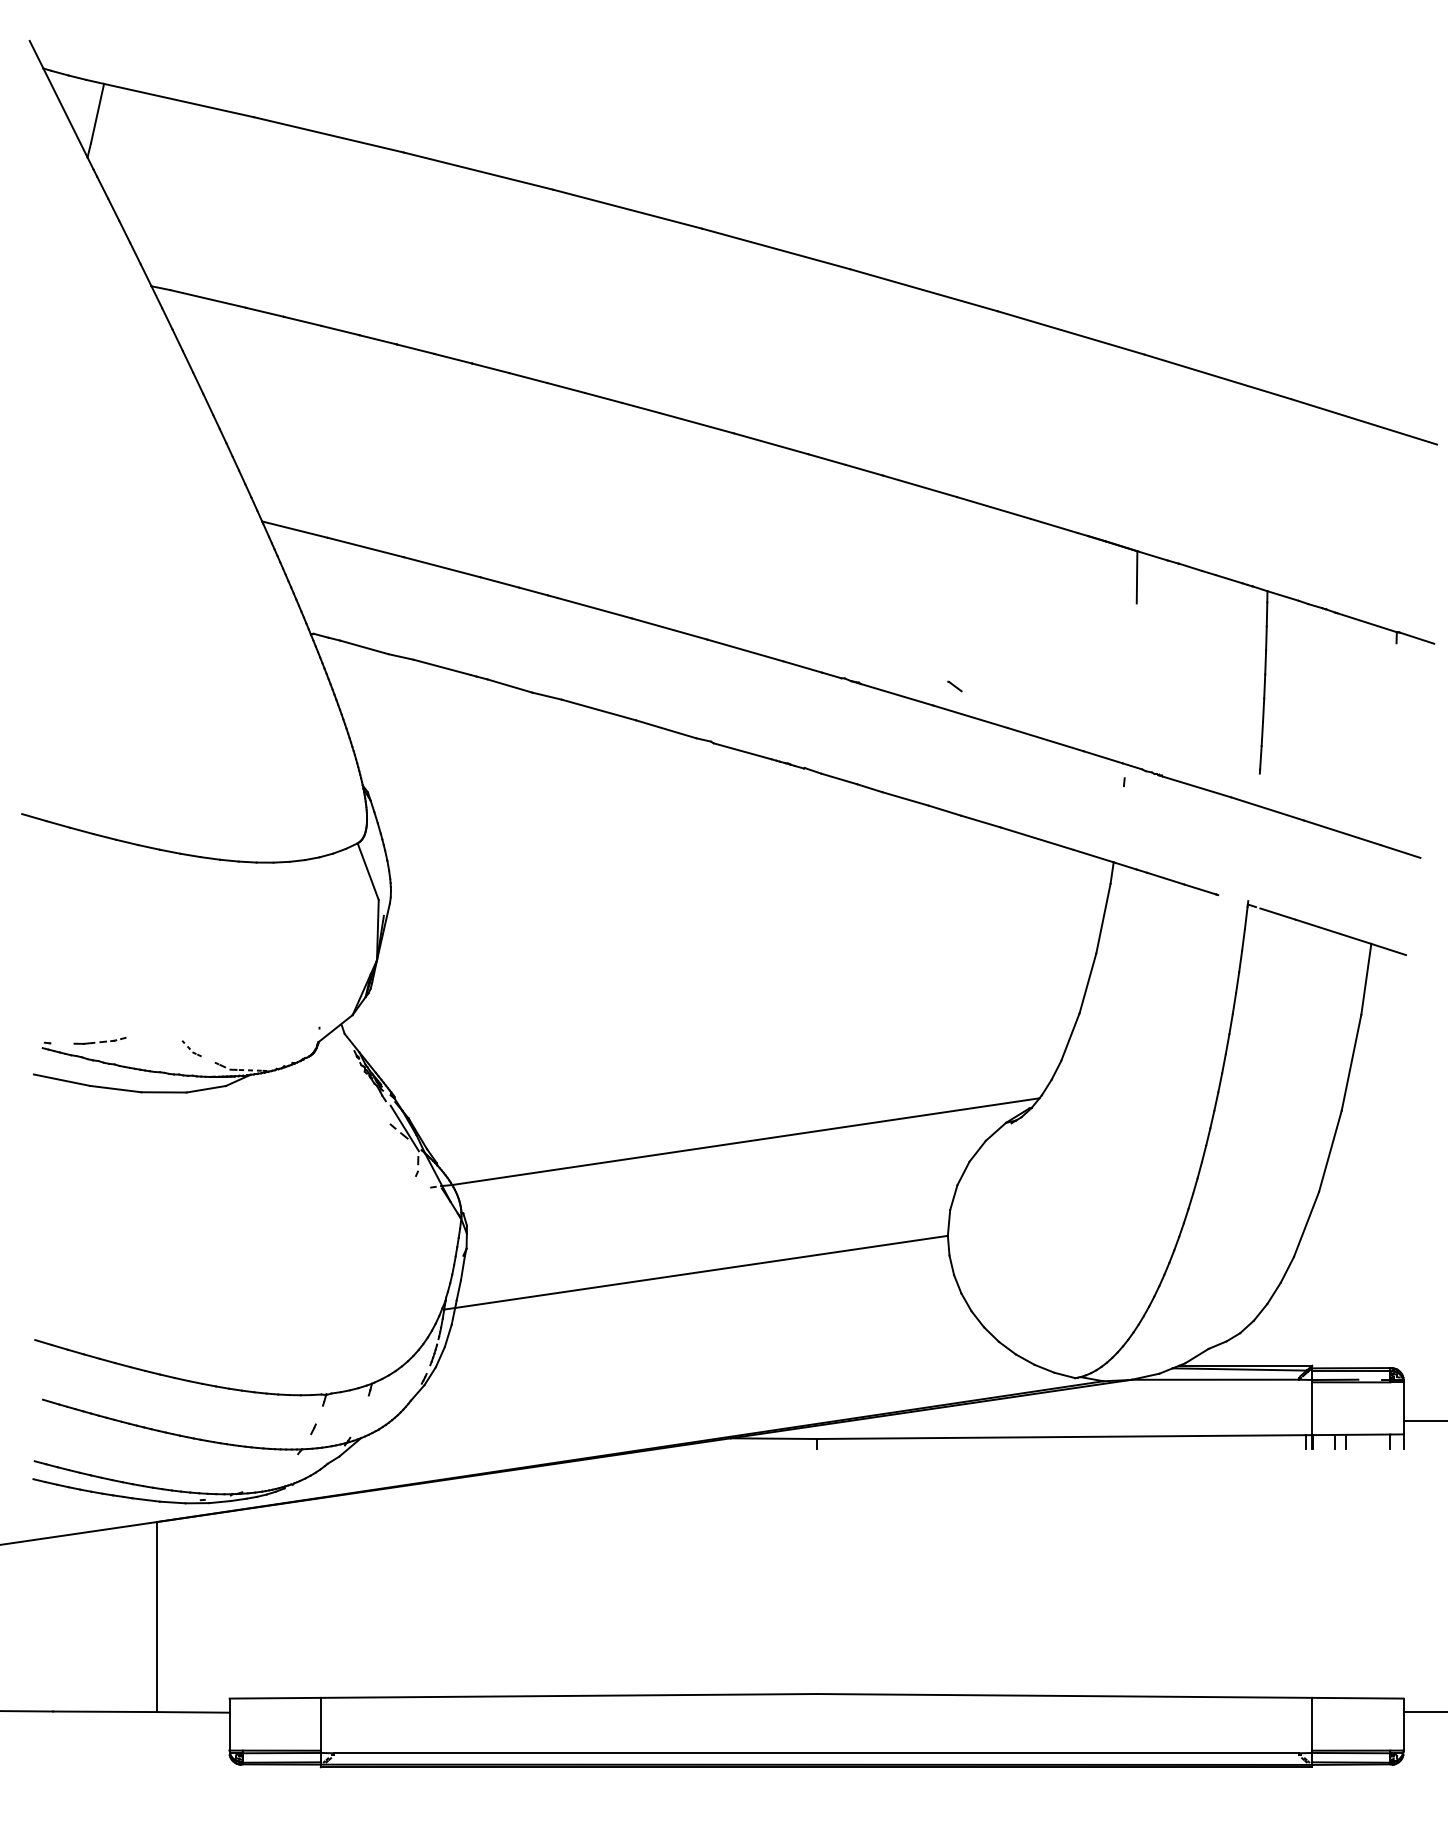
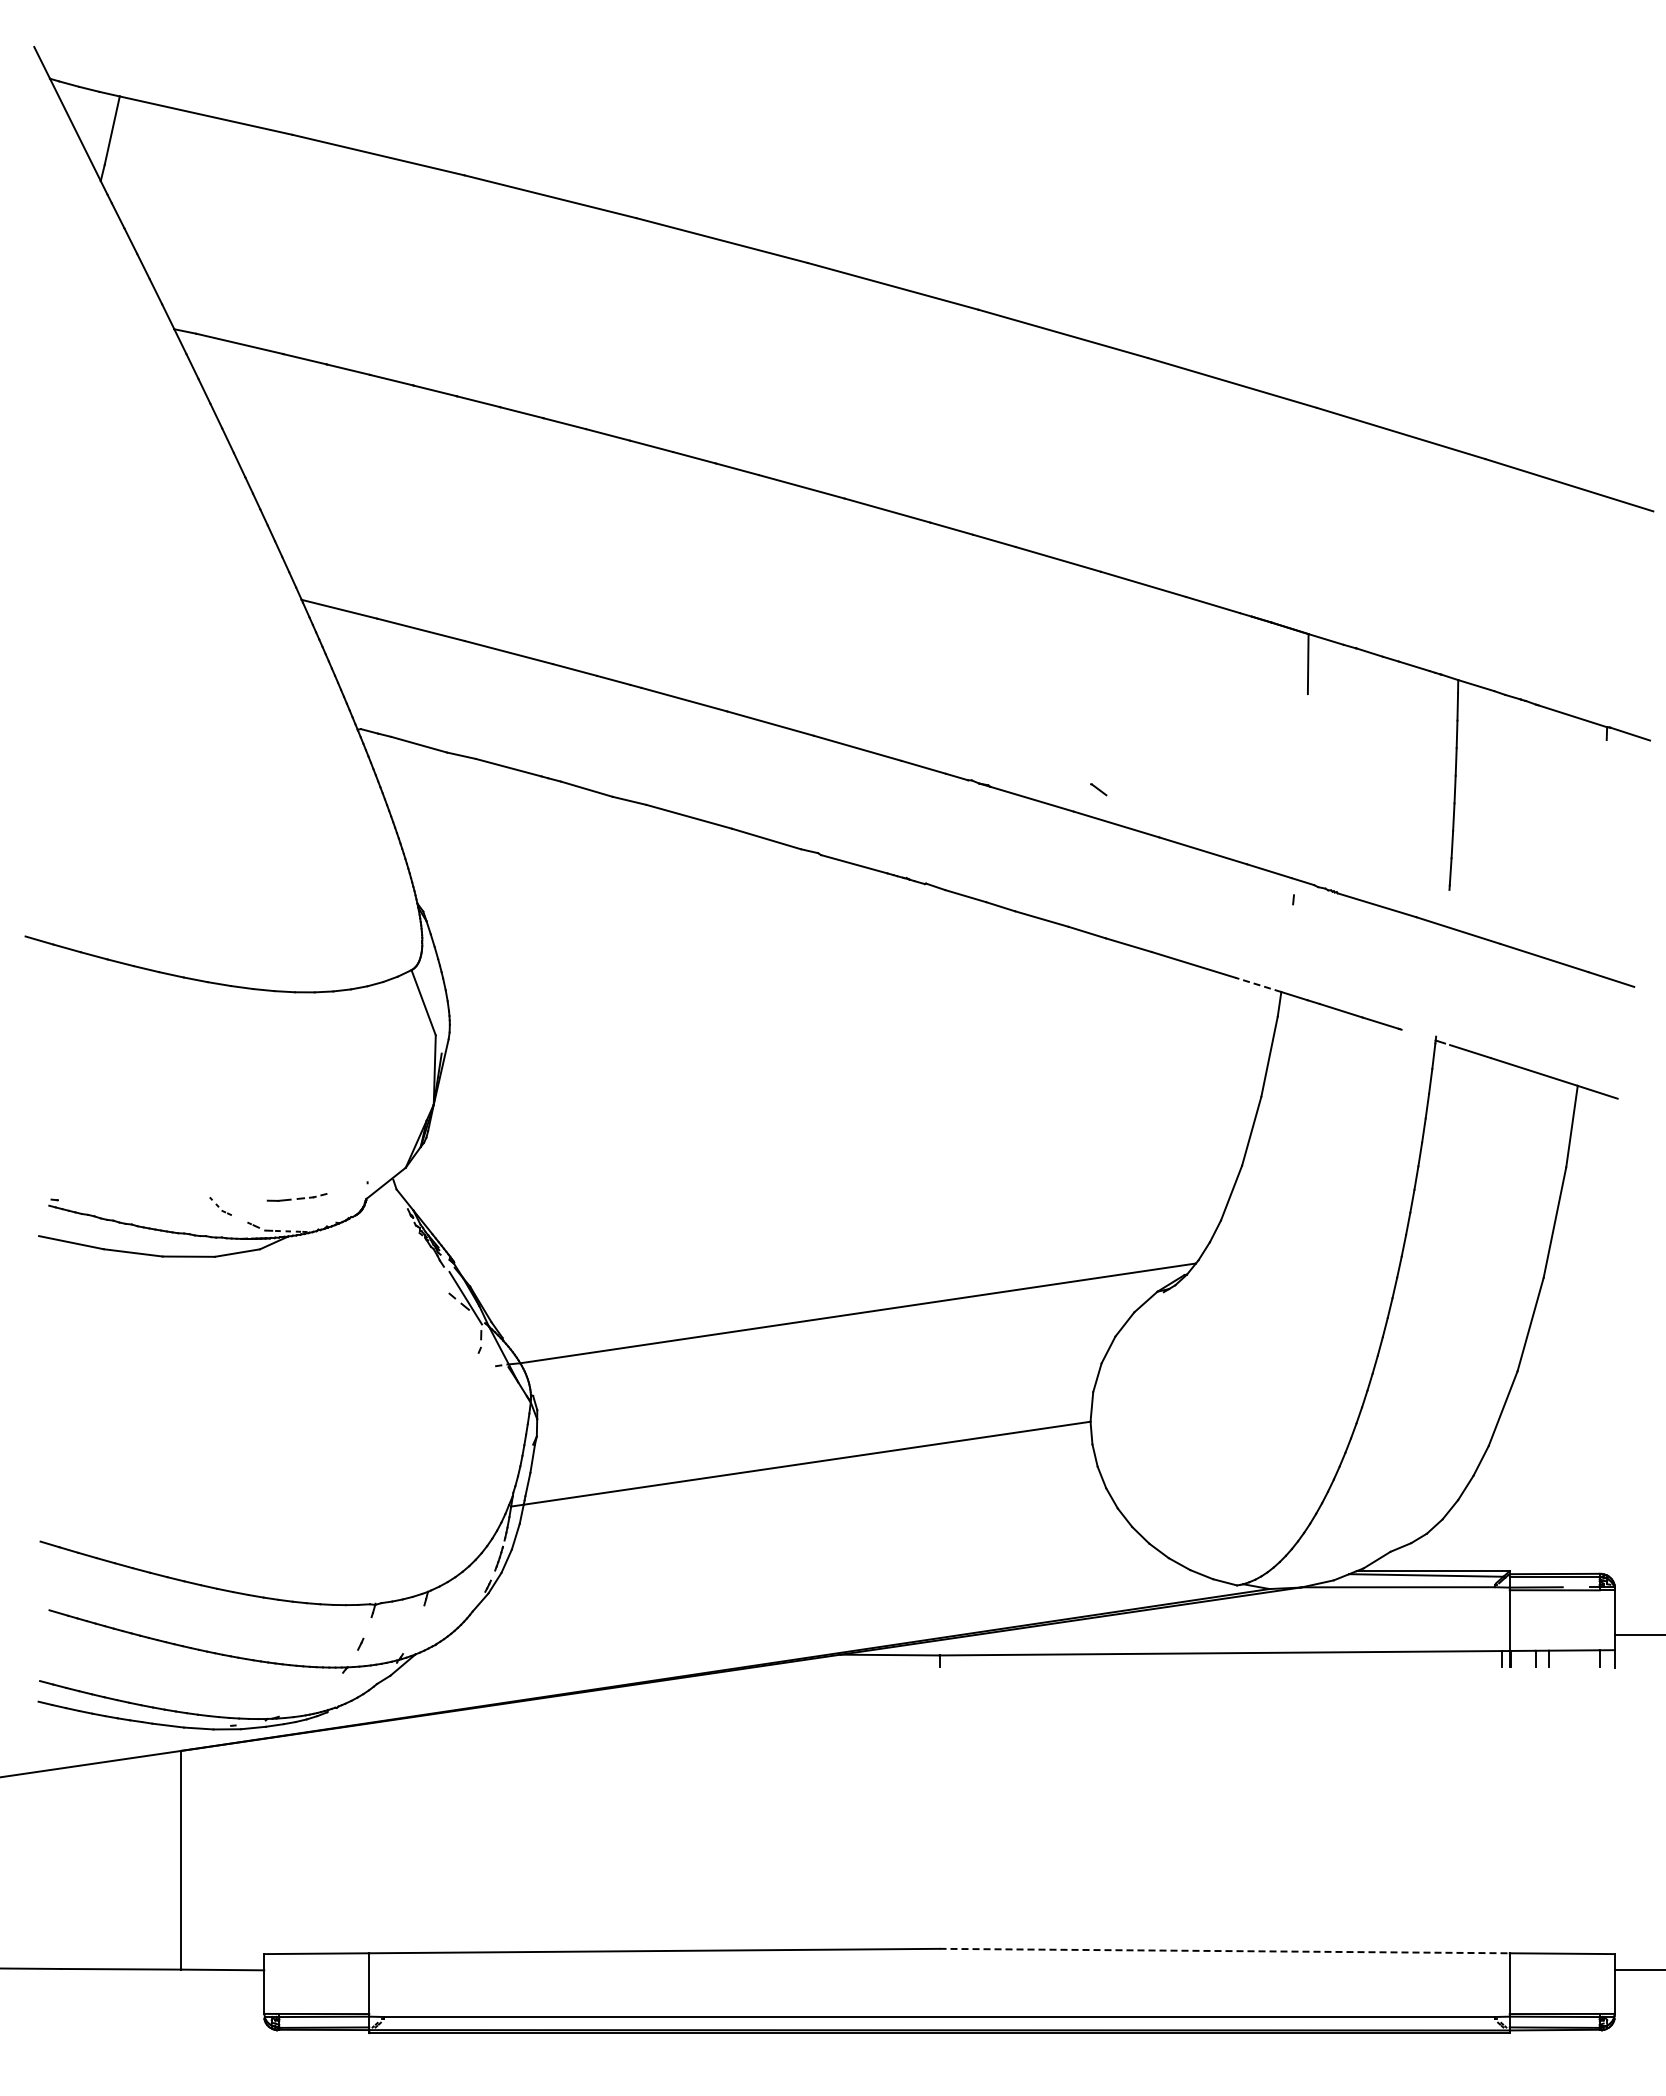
line: (1092, 855) -> (1257, 984), solid -> dashed
part: (99, 1040) -> (296, 1197), moved
line: (1065, 1696) -> (1225, 1951), solid -> dashed

